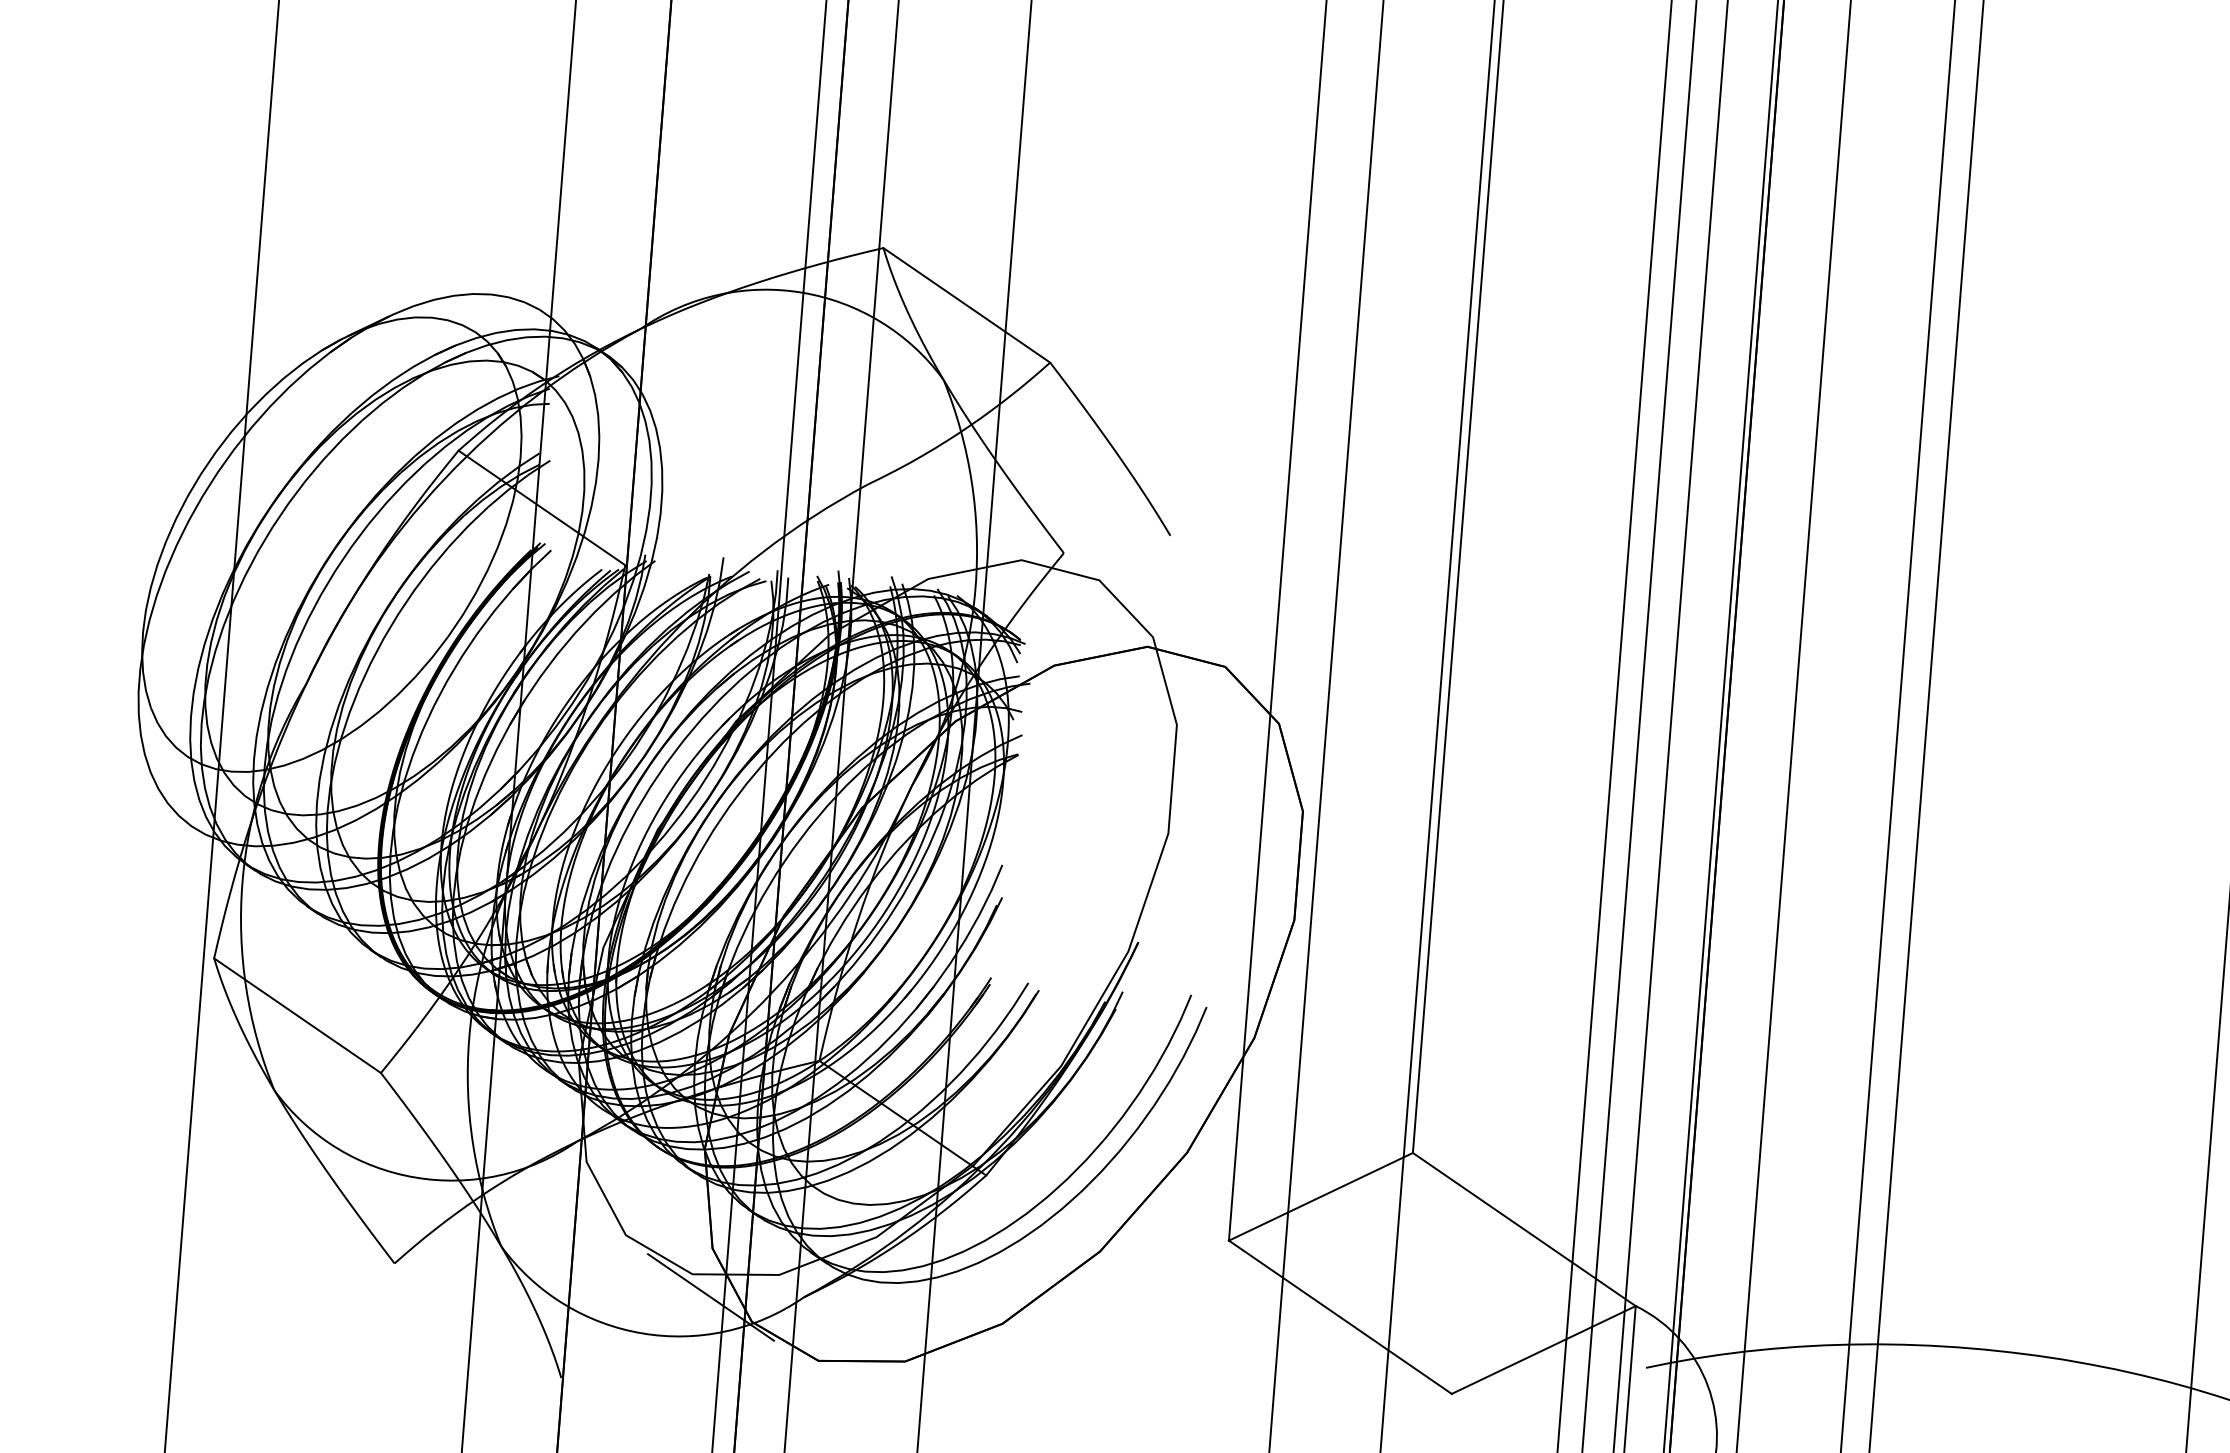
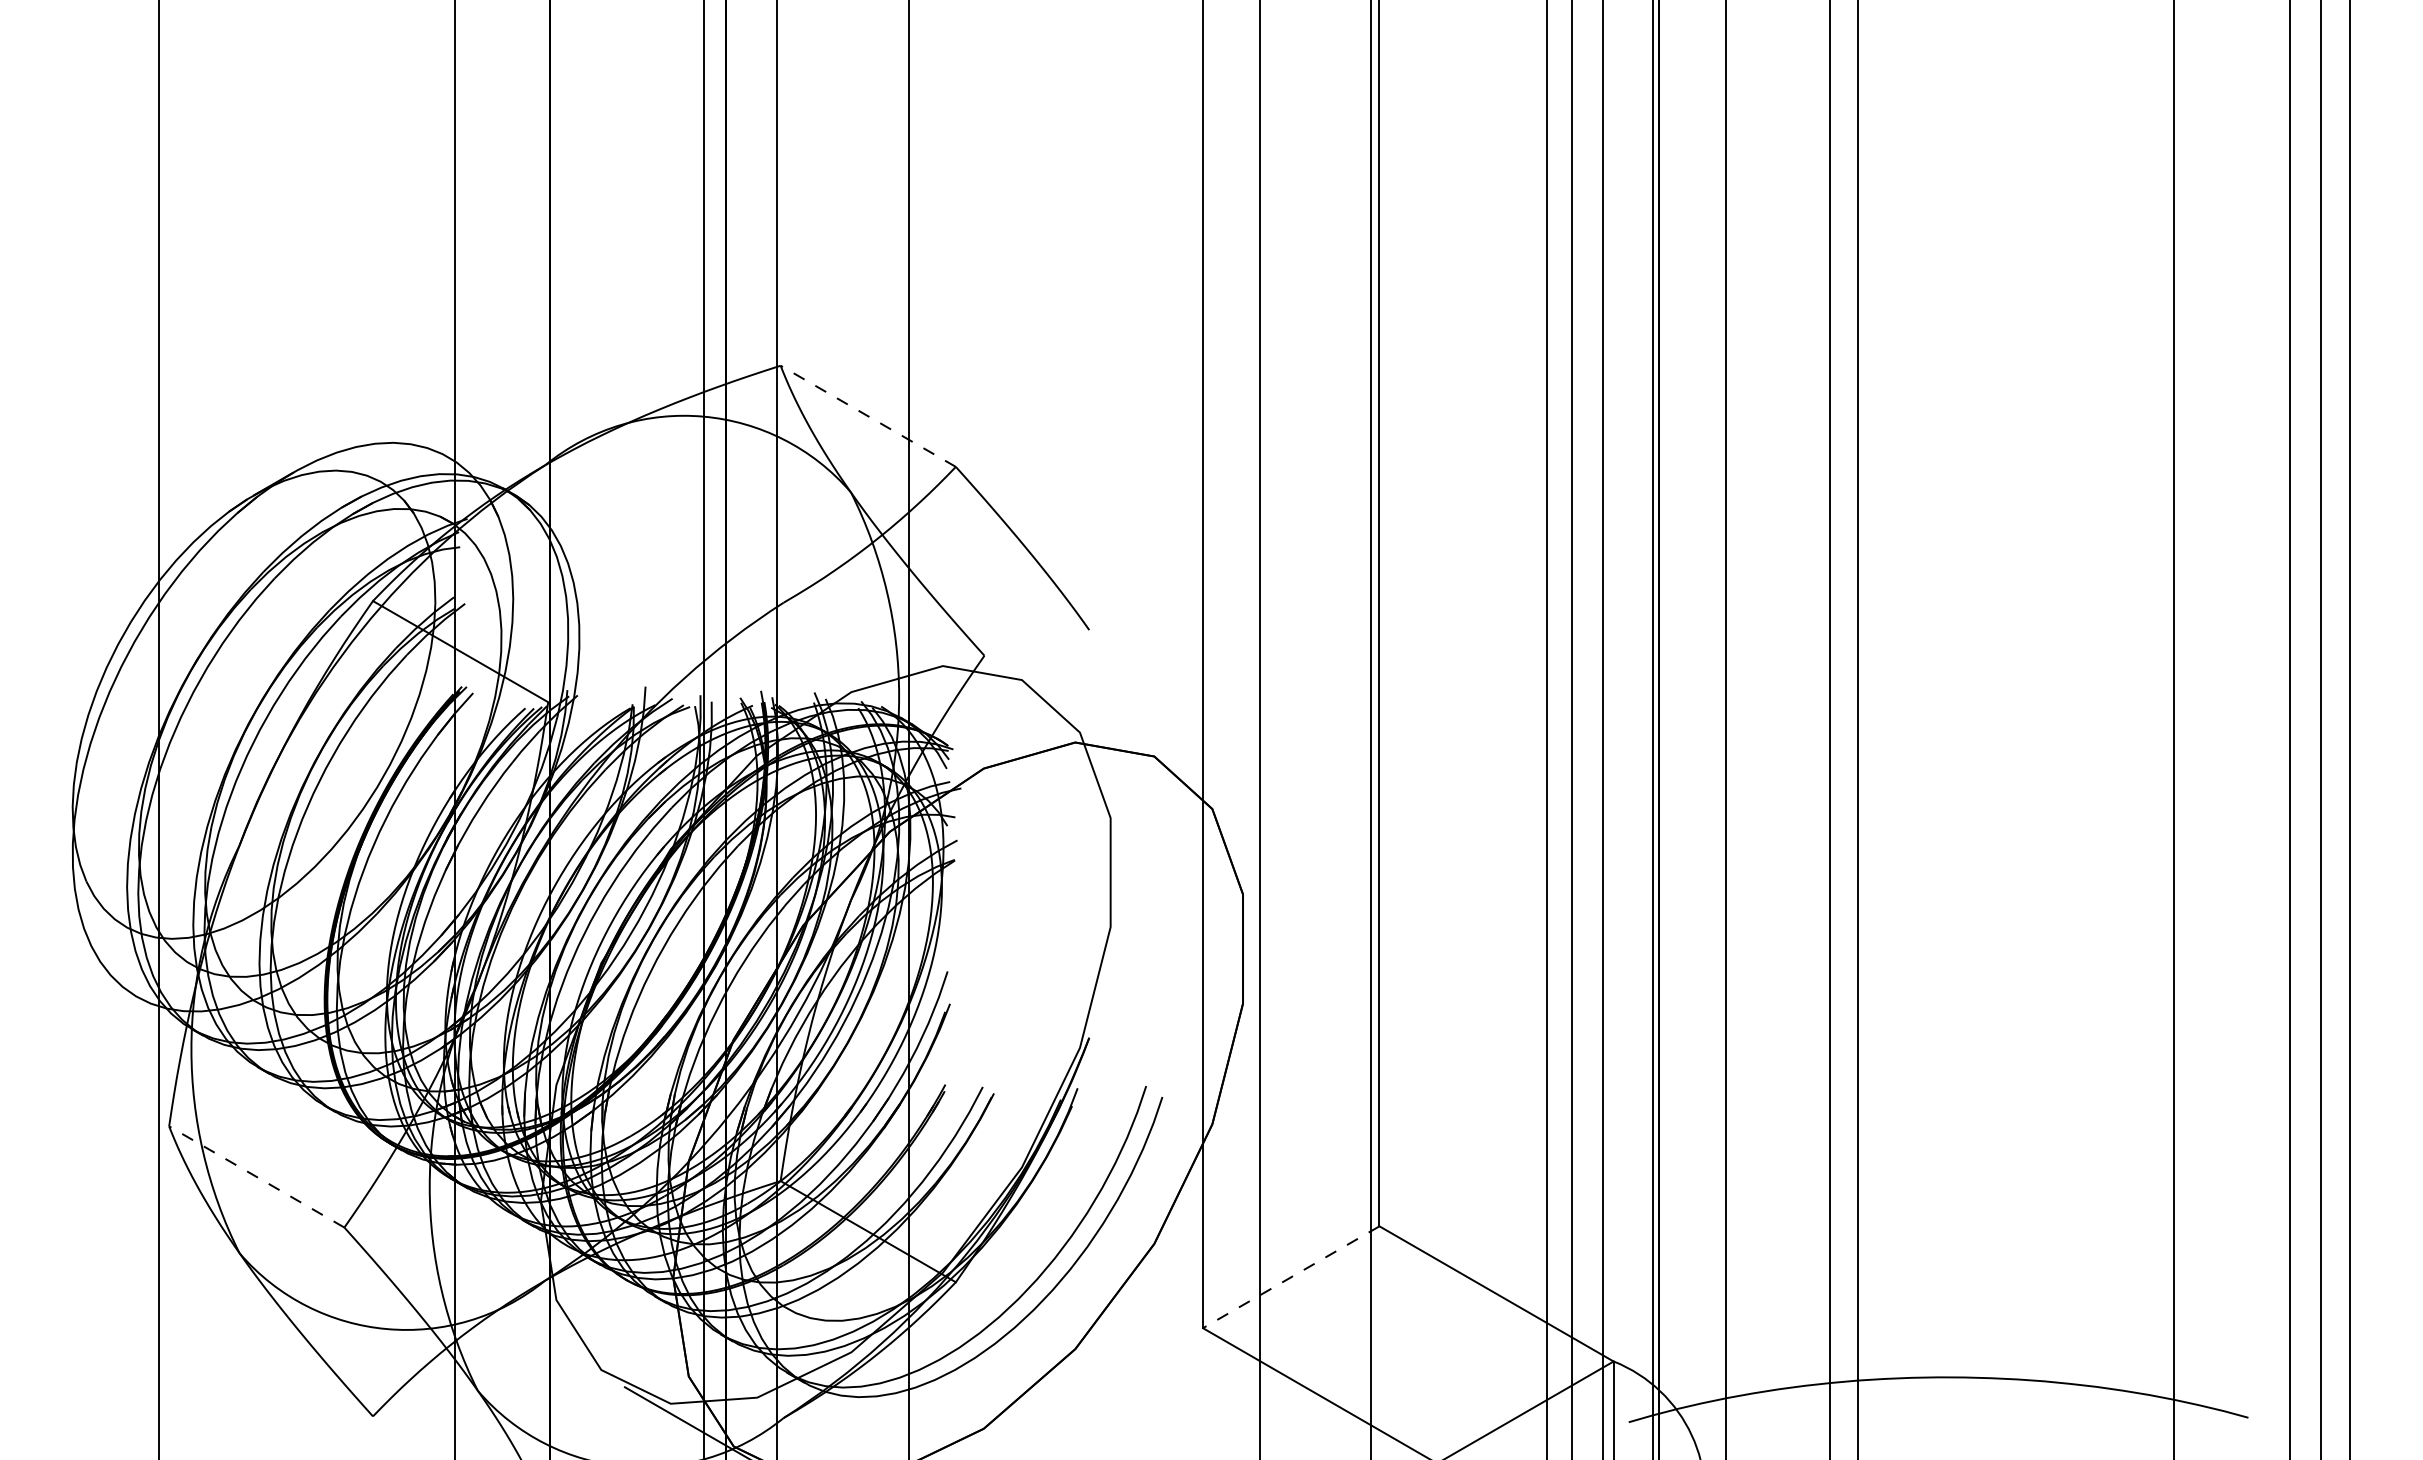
line: (966, 305) -> (867, 416), solid -> dashed
line: (297, 1015) -> (256, 1176), solid -> dashed
line: (1321, 1197) -> (1291, 1277), solid -> dashed

